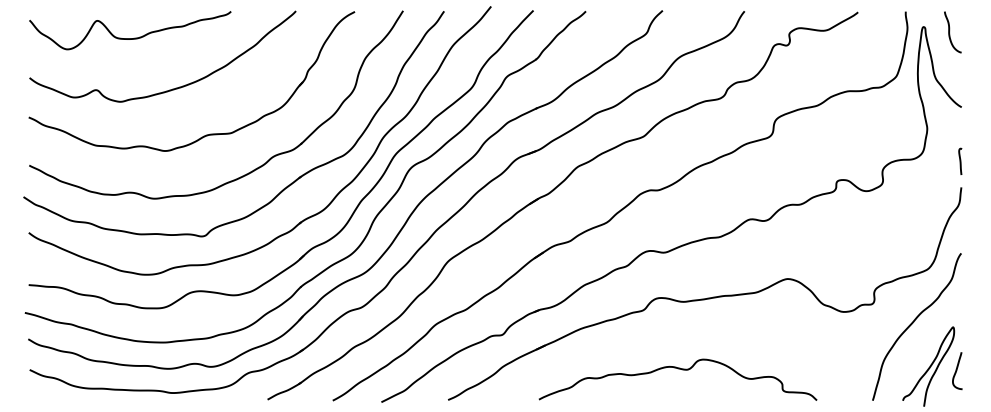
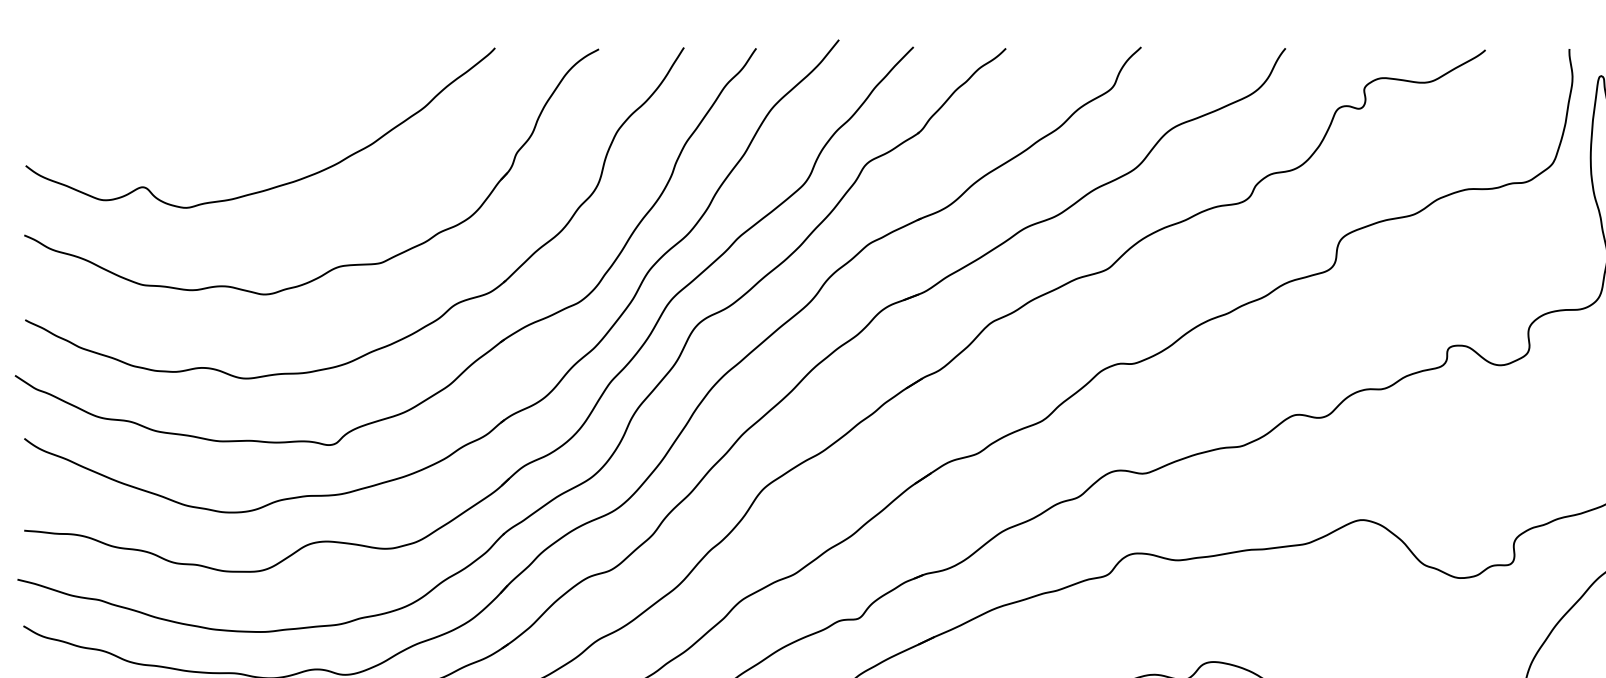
curve: (130, 38) -> (203, 96), removed

